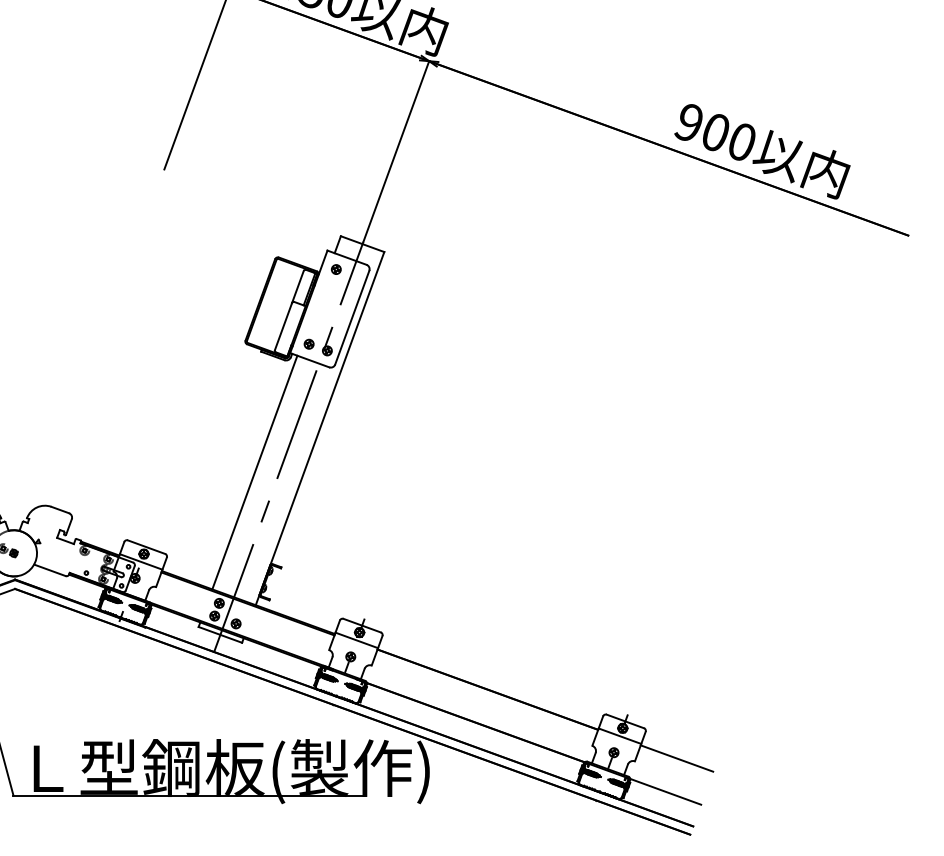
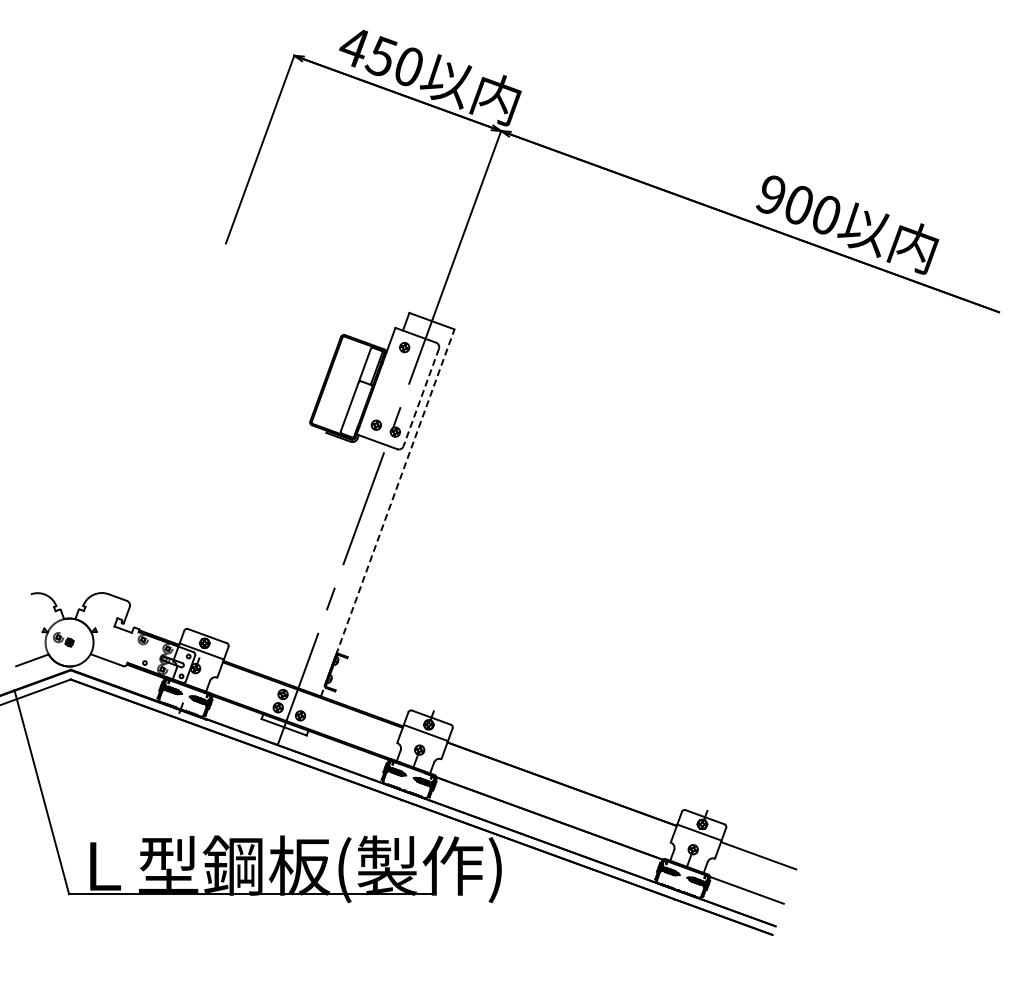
line: (352, 317) -> (421, 397), solid -> dashed
line: (319, 428) -> (387, 512), solid -> dashed
line: (254, 472) -> (319, 558), removed

